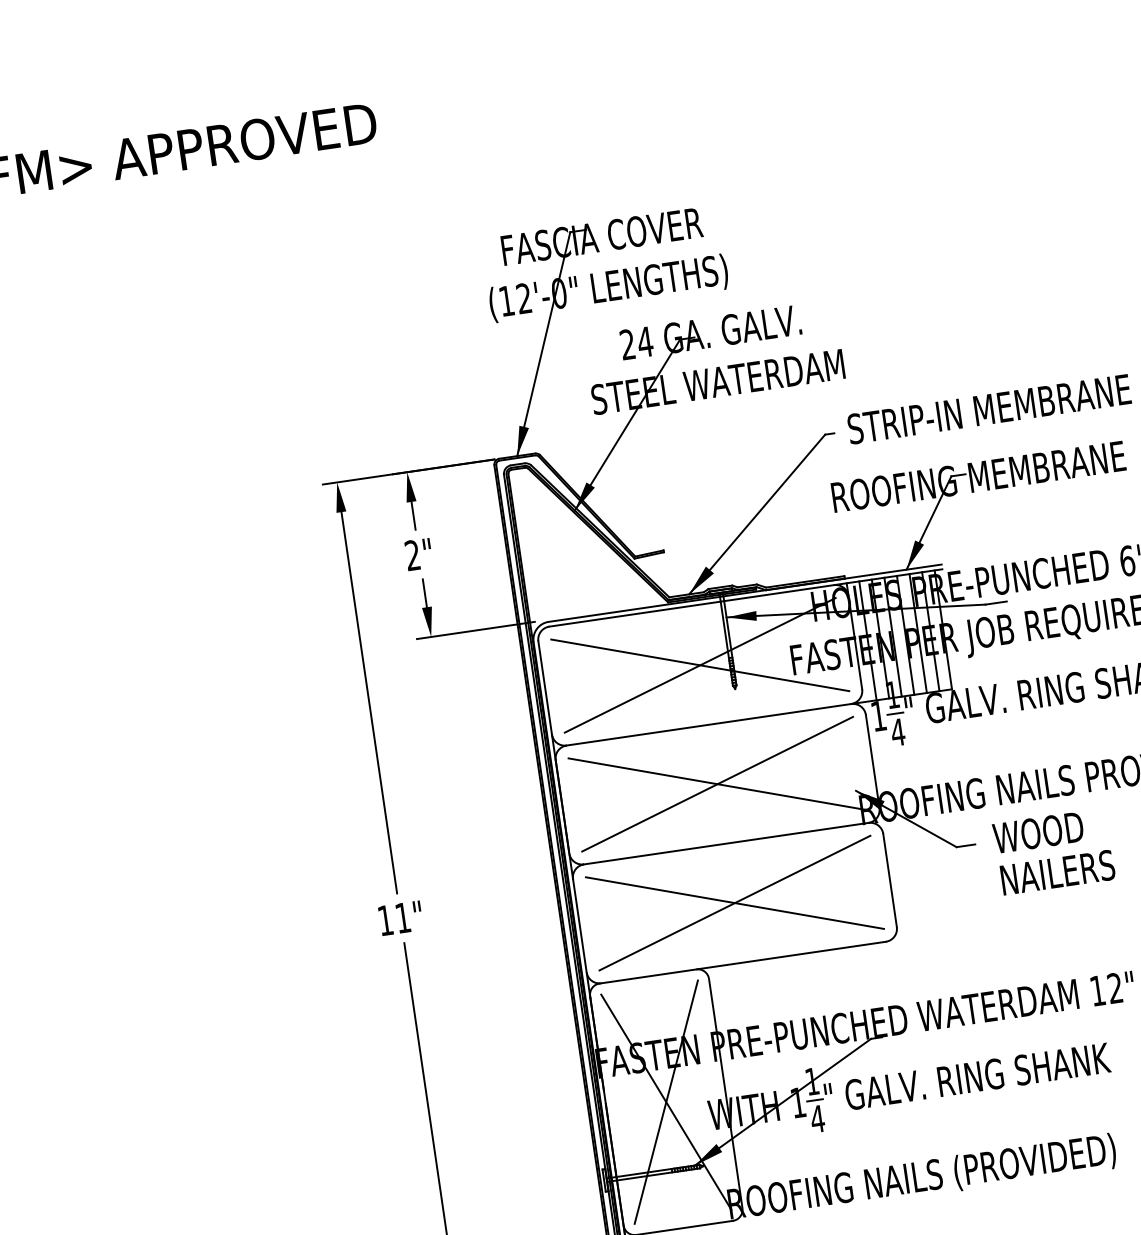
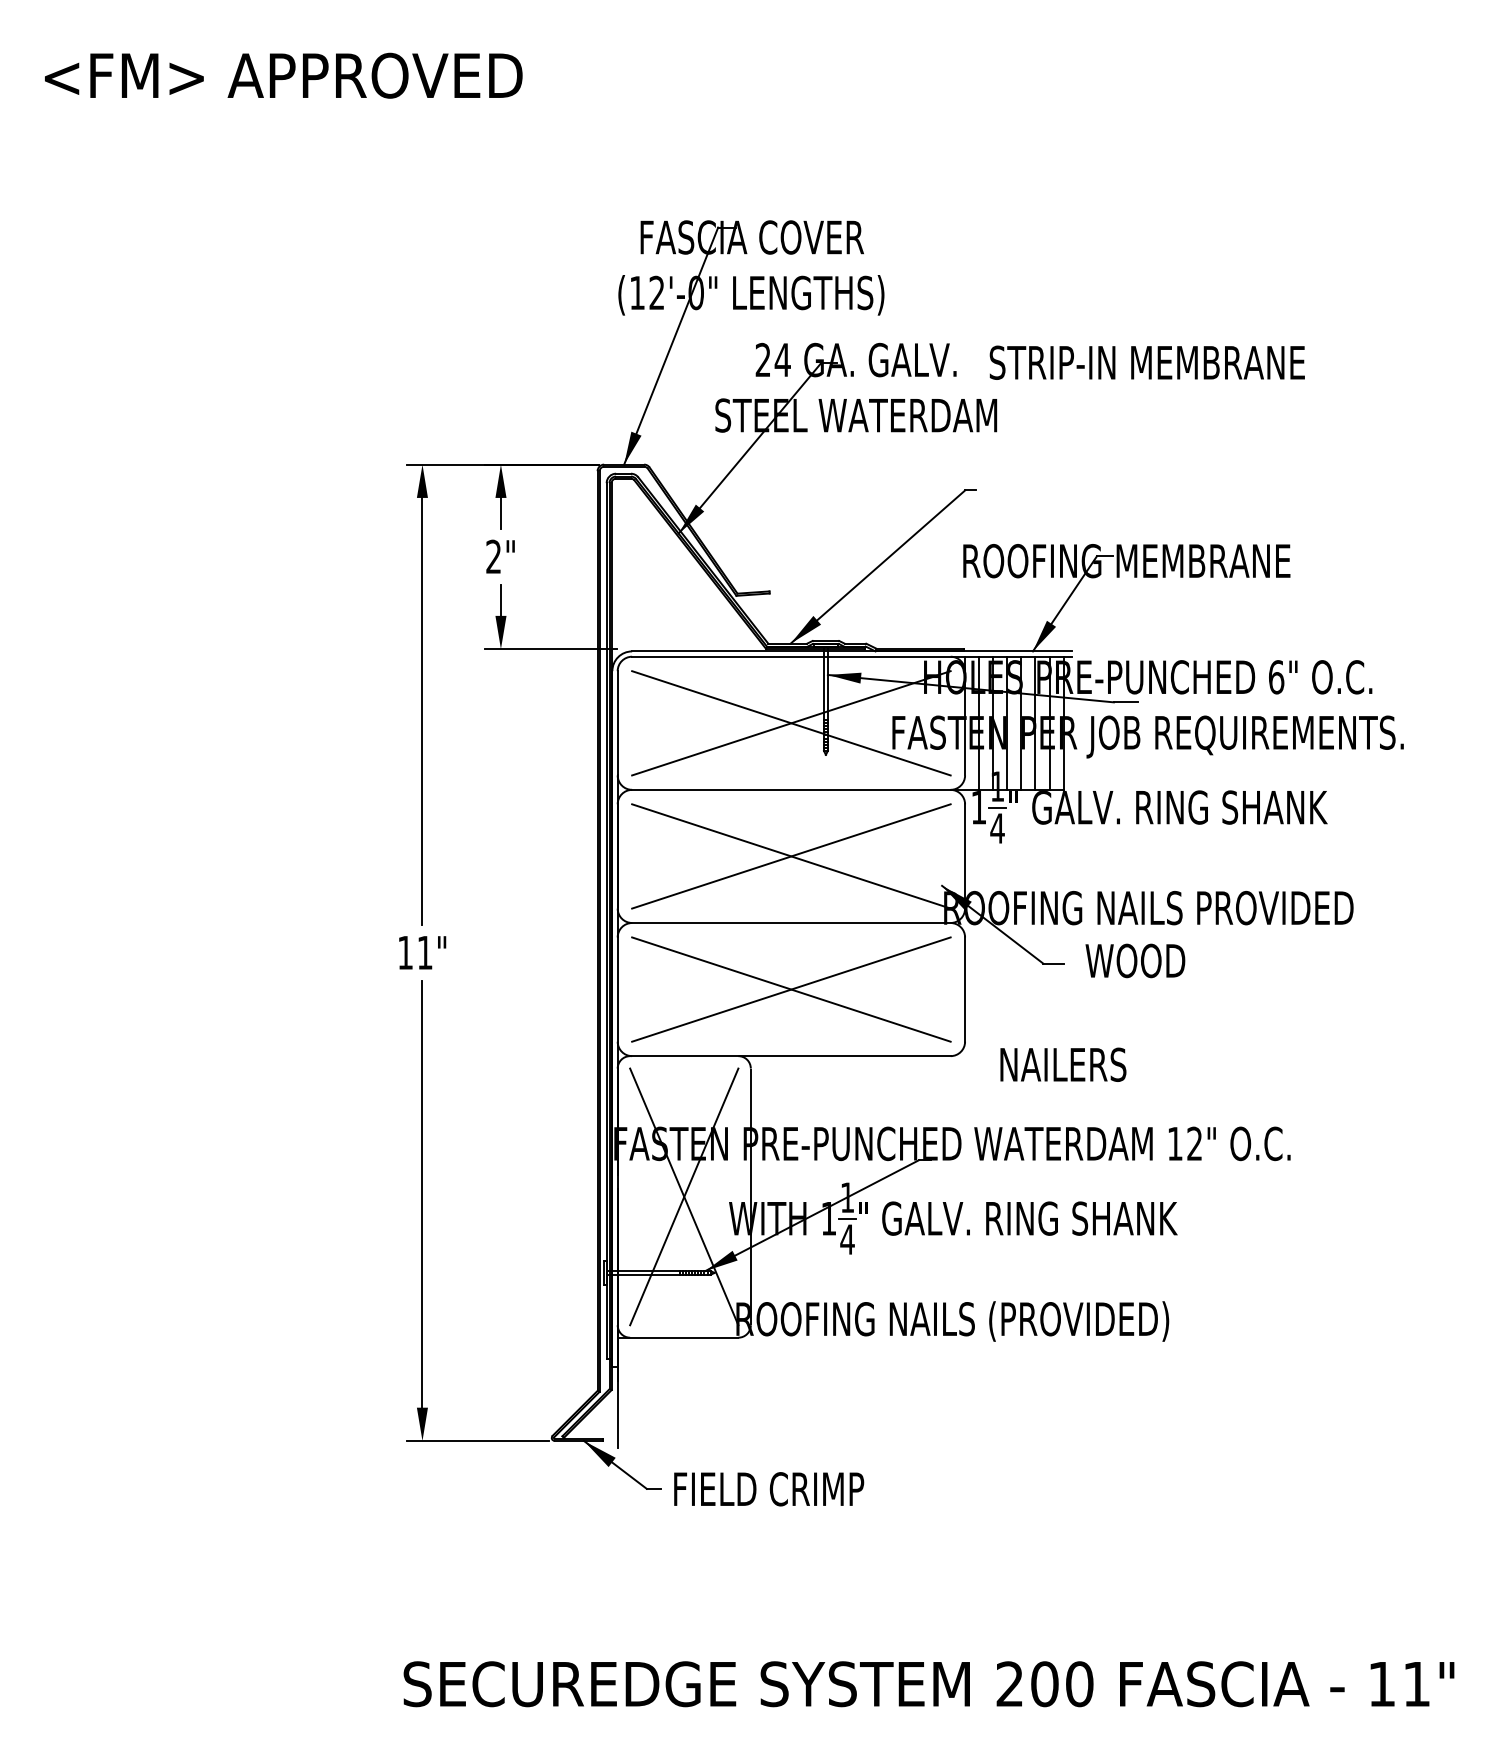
text: (988, 409) -> (1146, 362), moved
text: (1057, 872) -> (1063, 1064), moved

